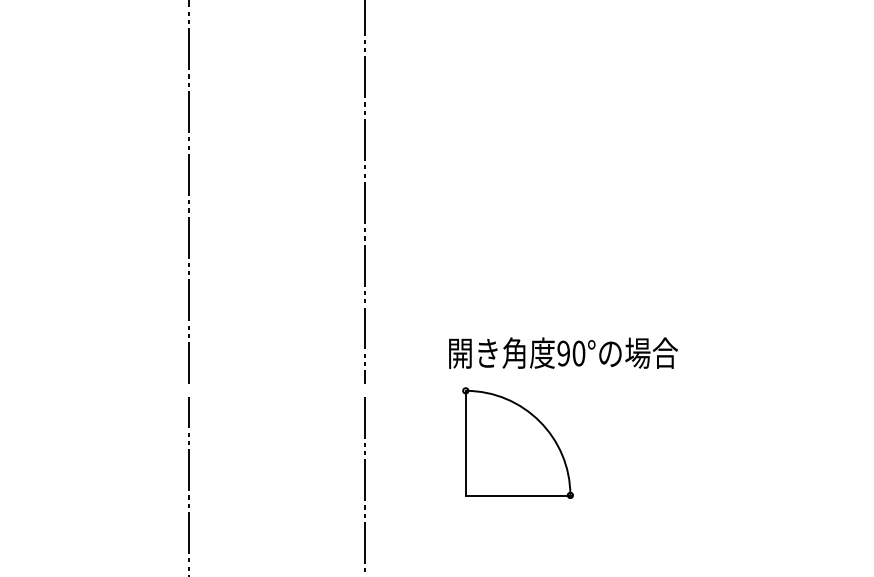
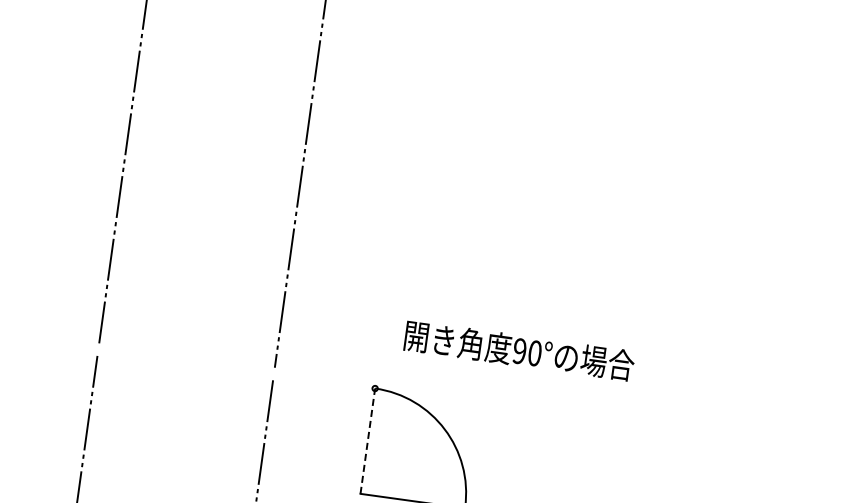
text: (563, 352) -> (519, 350), moved
line: (465, 443) -> (367, 441), solid -> dashed

